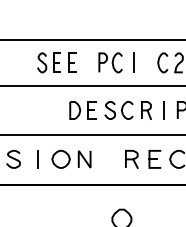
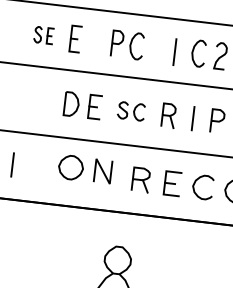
part: (48, 62) -> (43, 34), size x0.6
line: (133, 62) -> (174, 51), moved
part: (118, 110) -> (130, 111), size x0.7
part: (71, 159) -> (85, 169), moved

